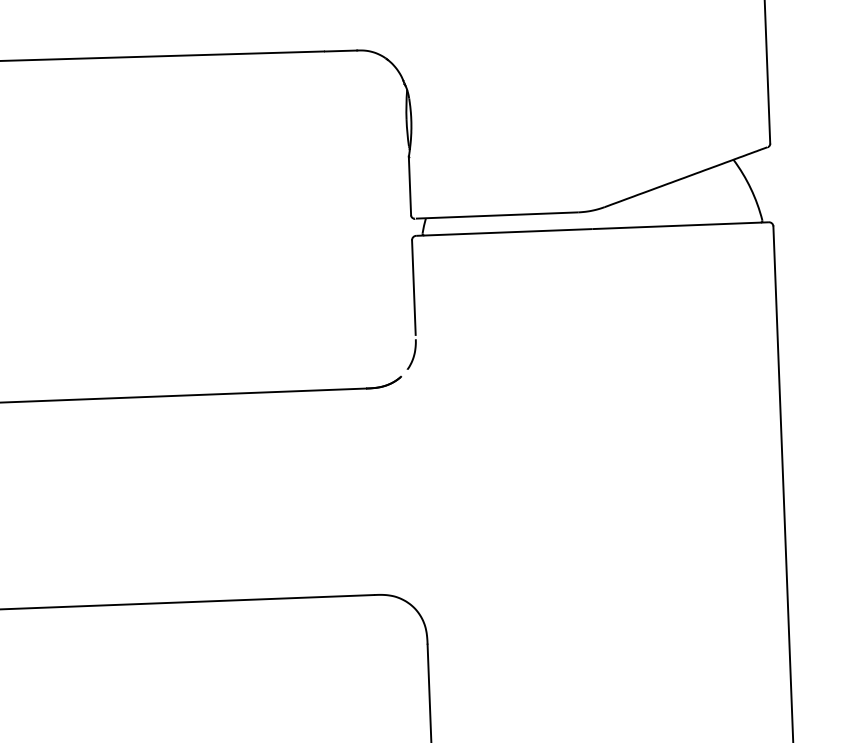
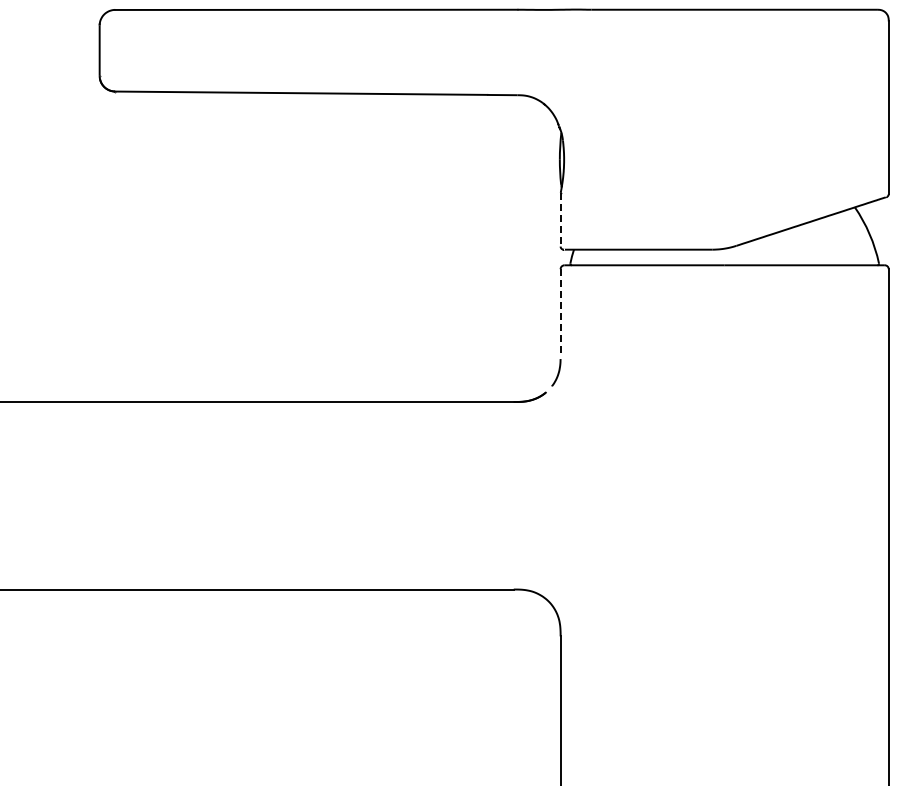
line: (409, 185) -> (560, 219), solid -> dashed
line: (413, 287) -> (560, 312), solid -> dashed

